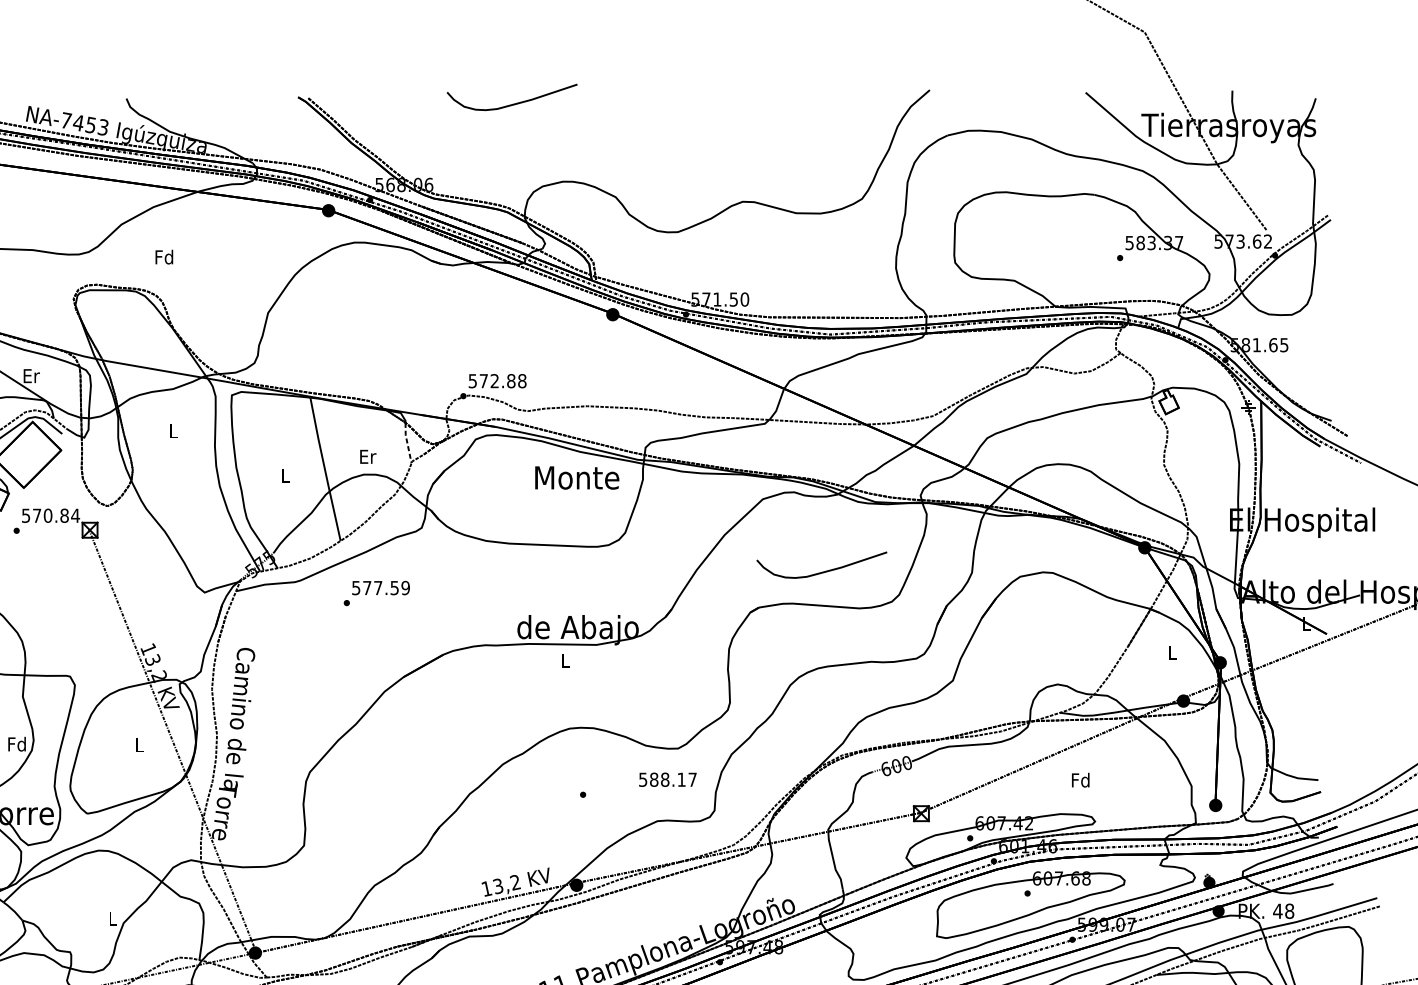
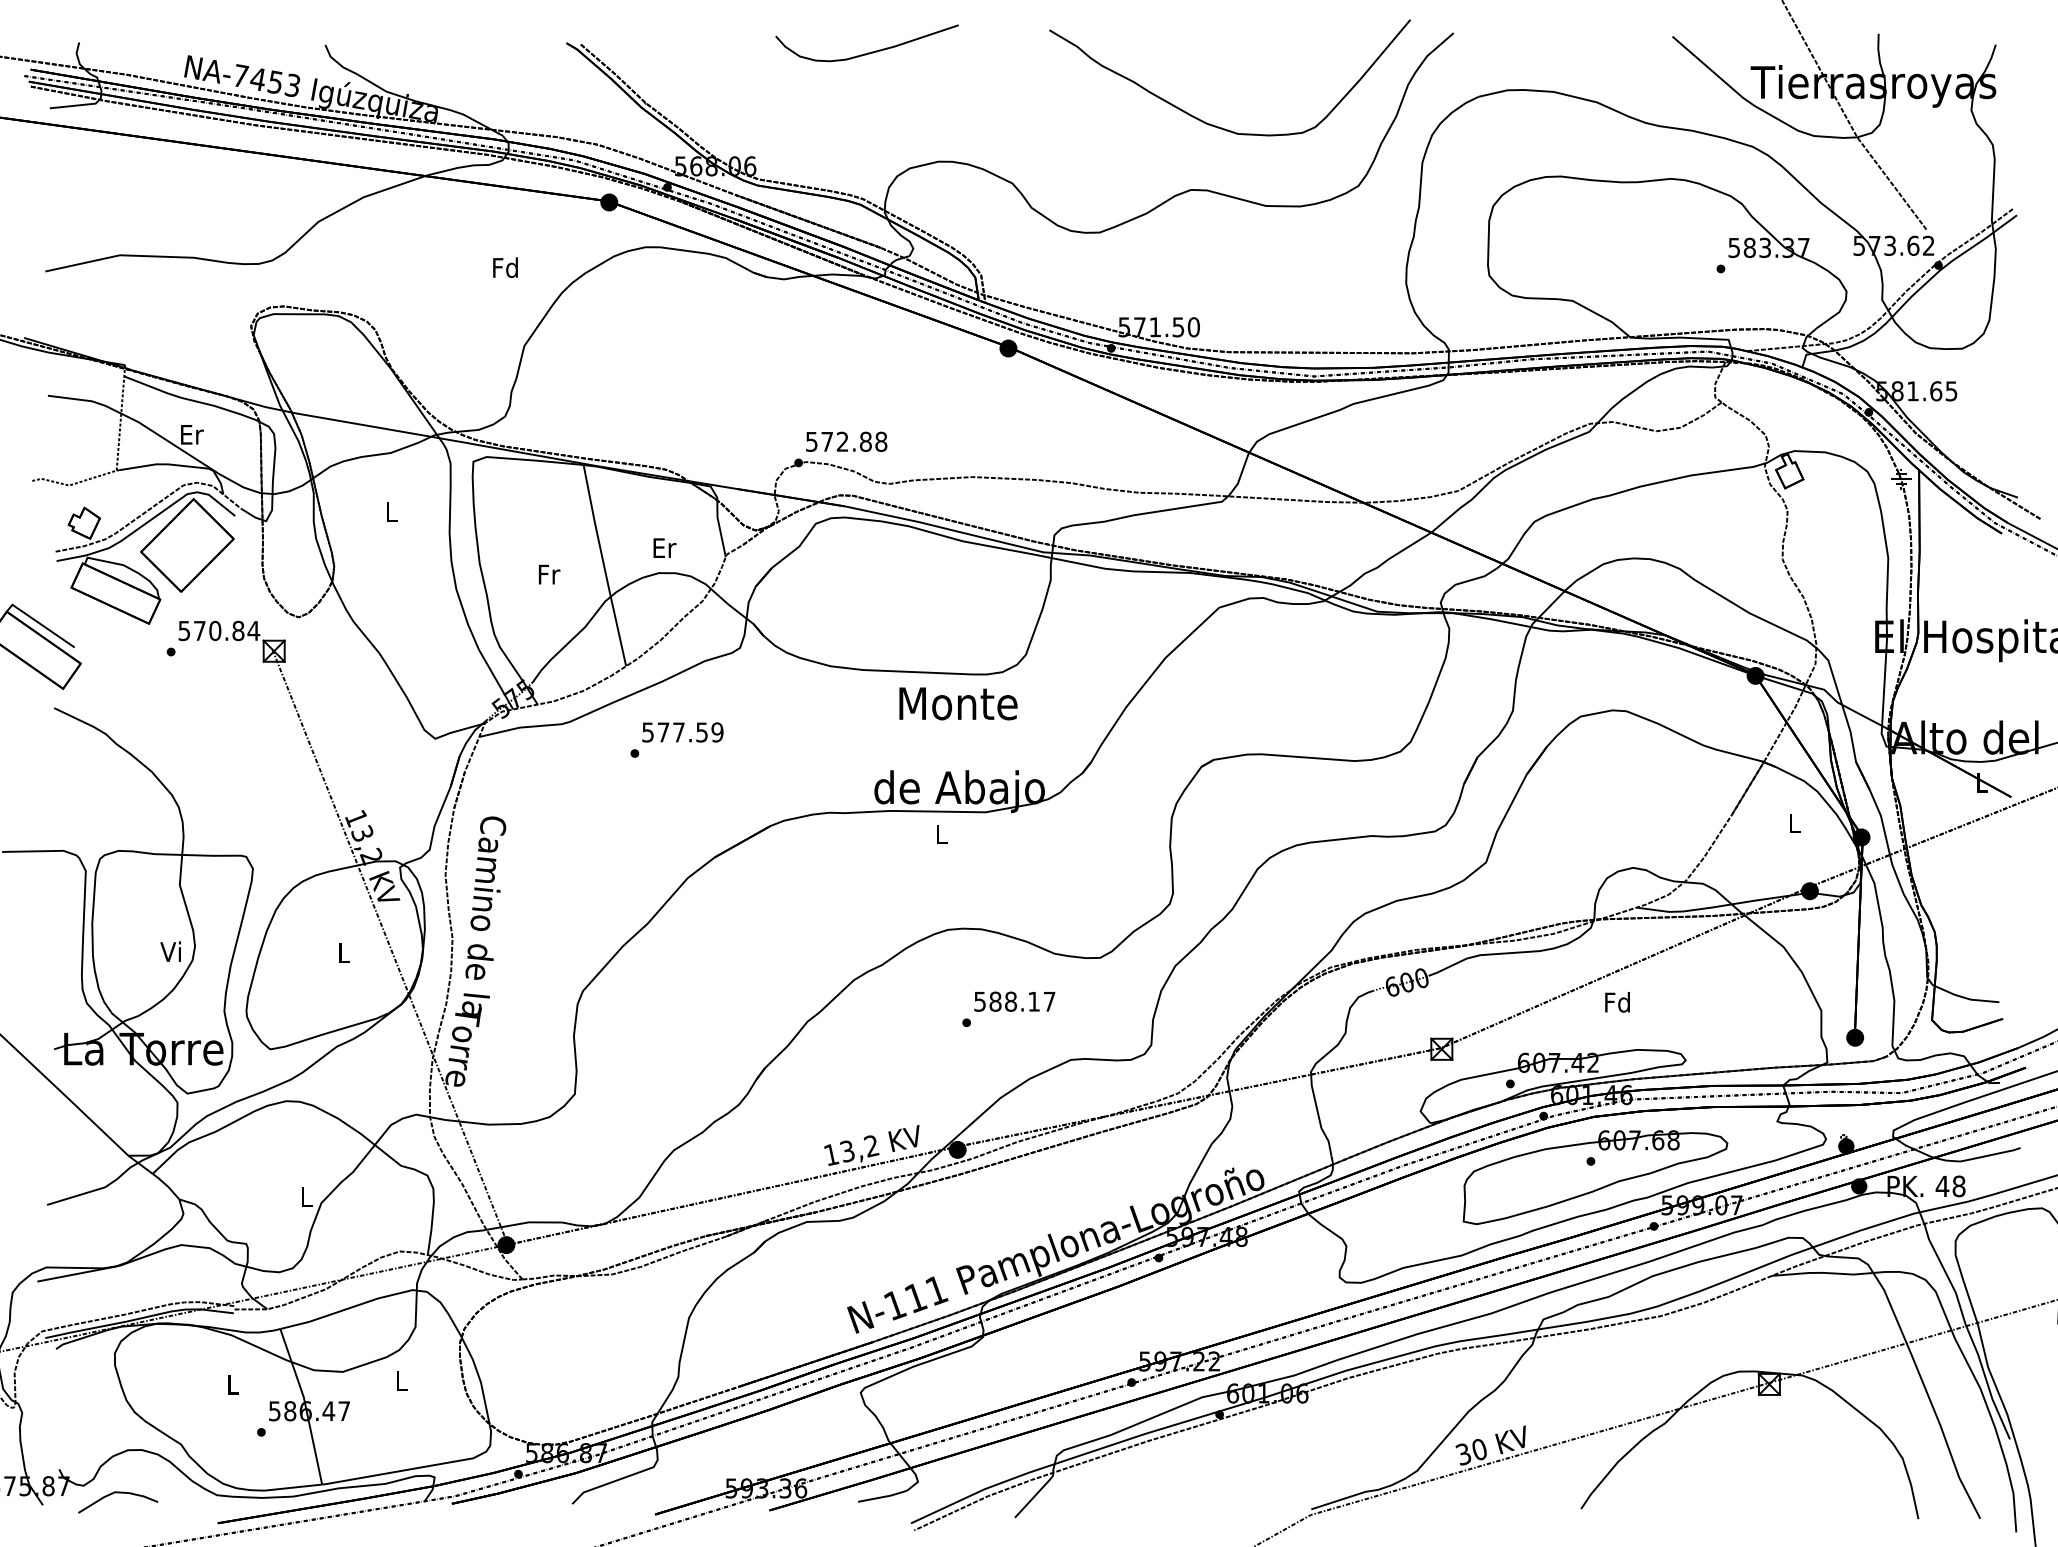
curve: (758, 155) -> (1213, 124), added
text: (164, 257) -> (505, 267), moved
line: (407, 442) -> (719, 528), dashed -> solid
text: (286, 475) -> (549, 574), L -> Fr
text: (577, 477) -> (958, 703), moved
curve: (822, 571) -> (1303, 709), removed
text: (16, 744) -> (171, 951), Fd -> Vi
text: (667, 779) -> (1014, 1001), moved
text: (1080, 780) -> (1617, 1002), moved

